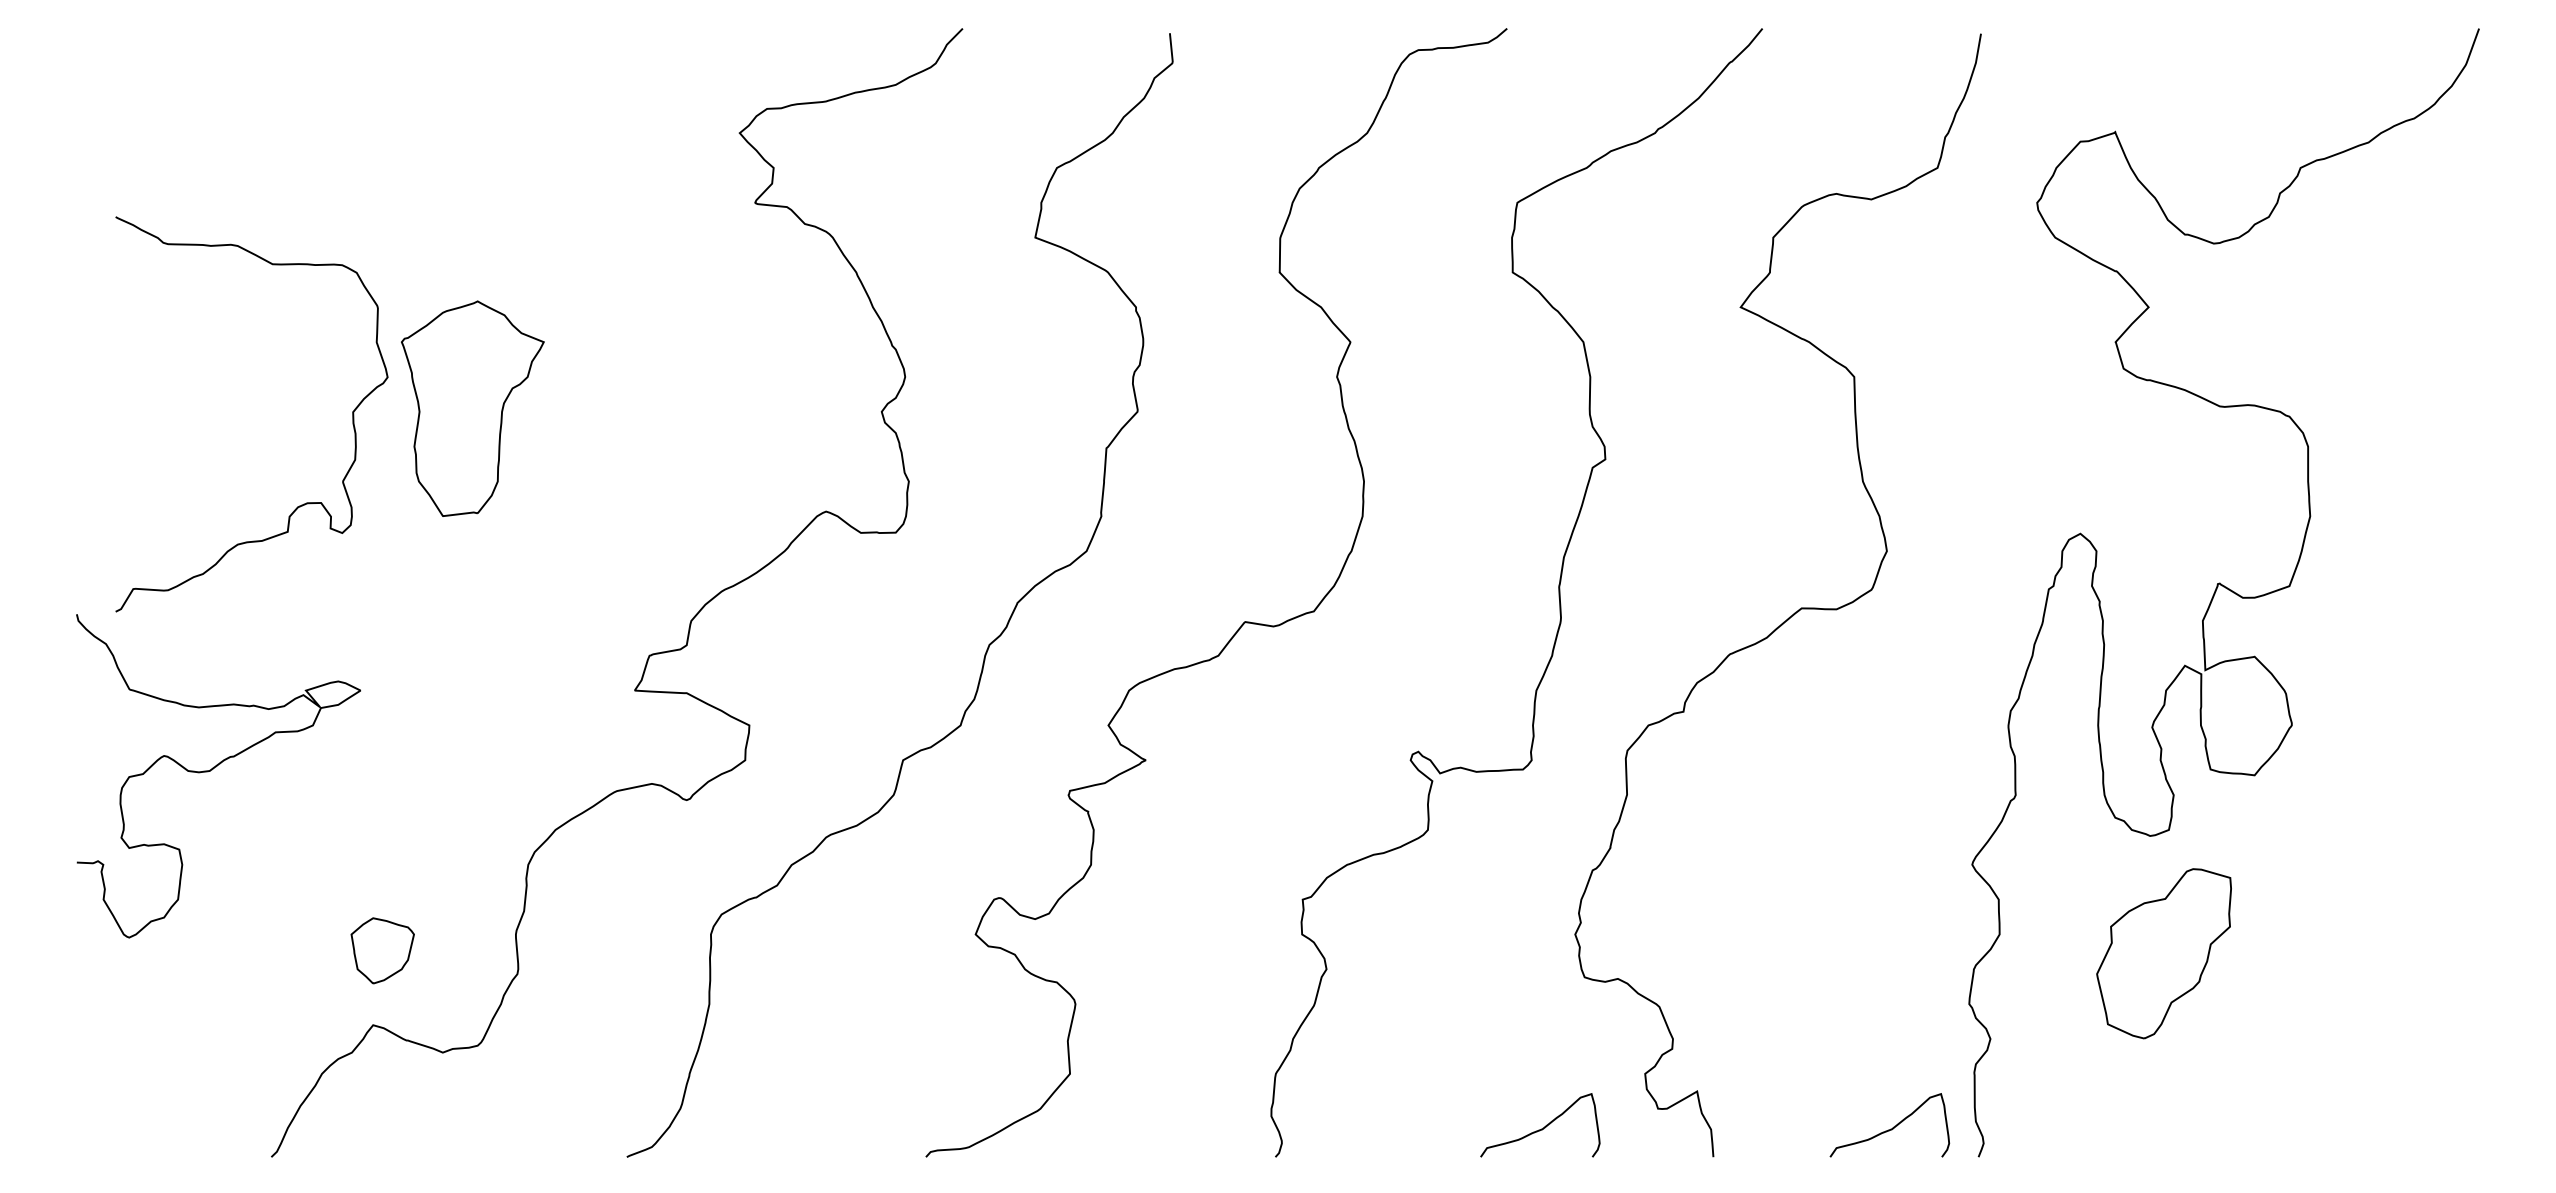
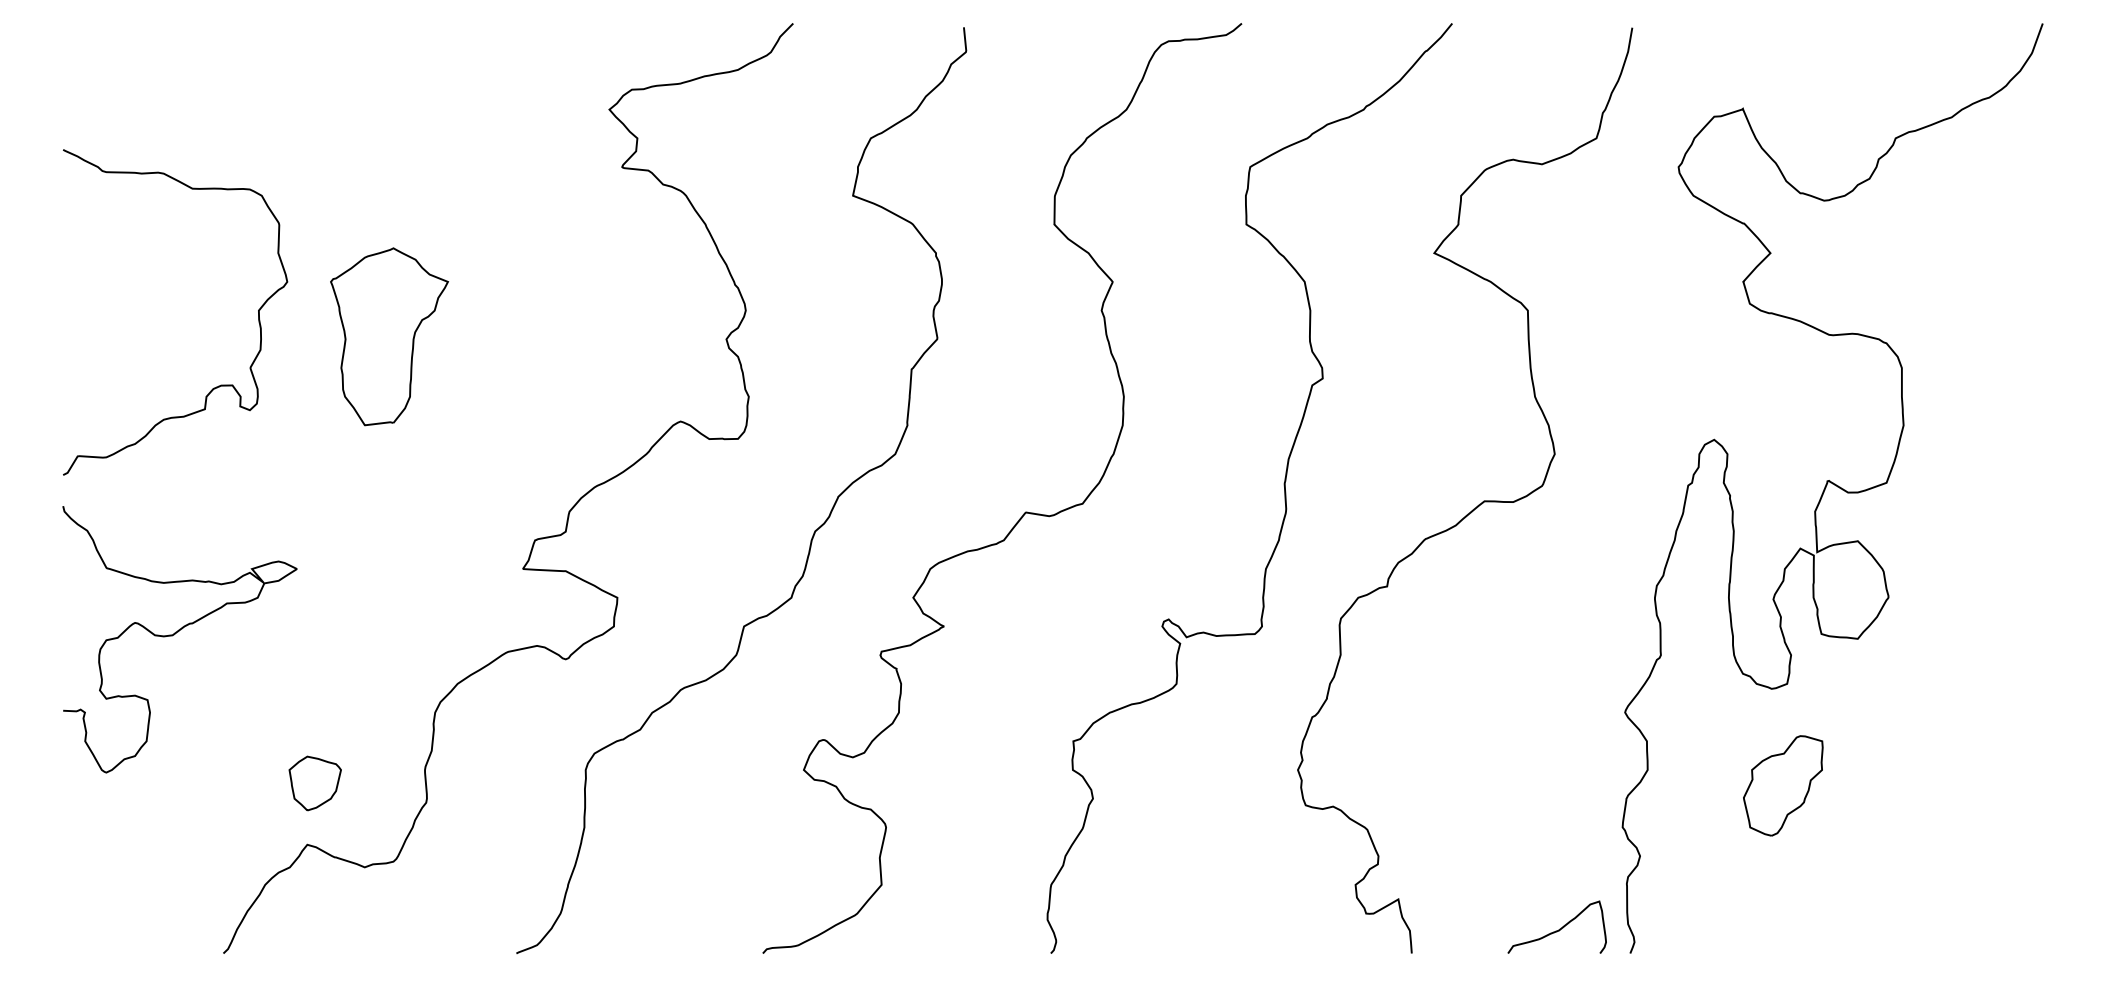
curve: (352, 414) -> (258, 312), moved
part: (2164, 953) -> (1783, 785), size x0.71
curve: (1543, 1126) -> (1271, 928), removed

